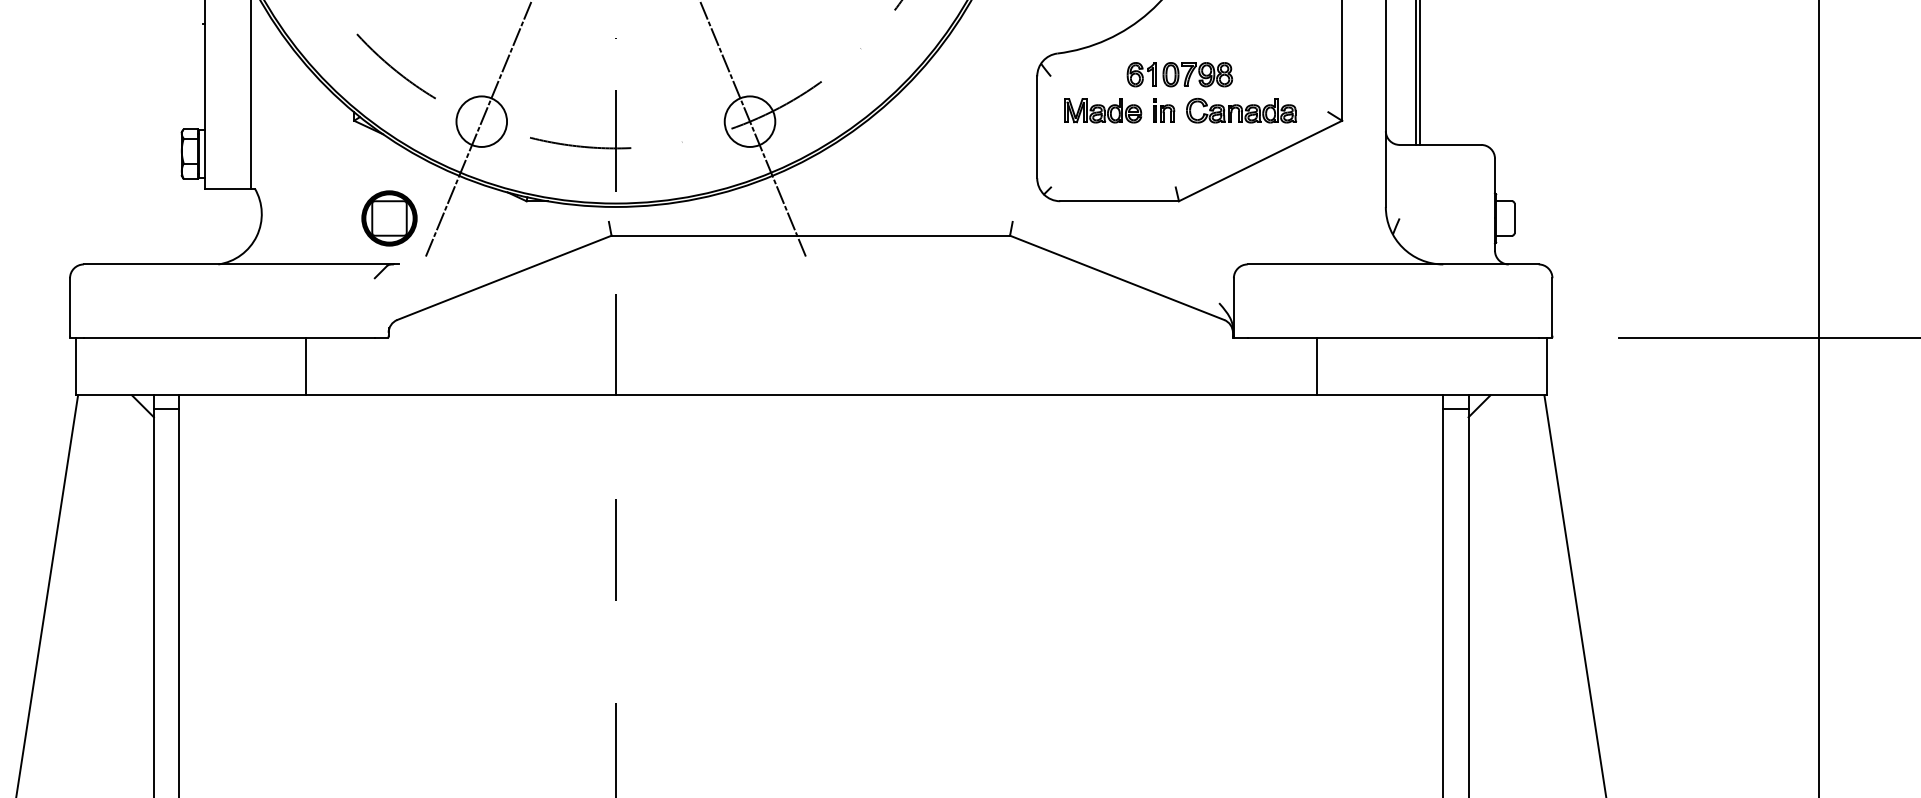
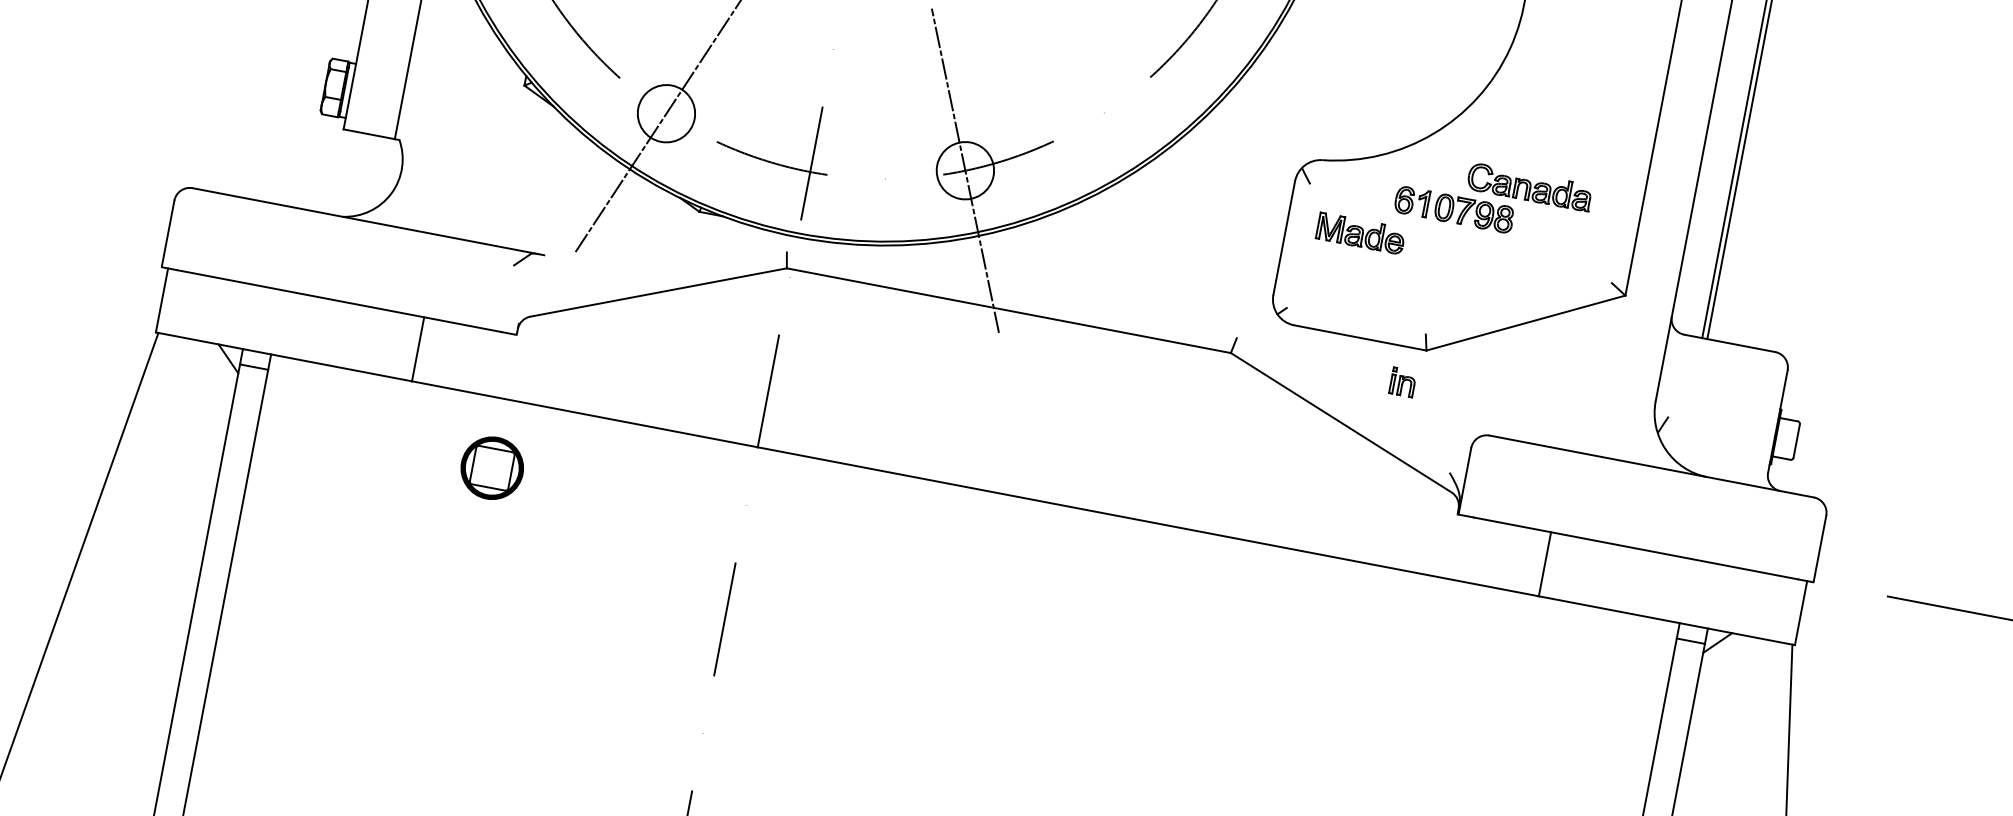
part: (1164, 110) -> (1403, 382), moved
part: (1241, 110) -> (1529, 186), moved
part: (389, 218) -> (492, 468), moved

